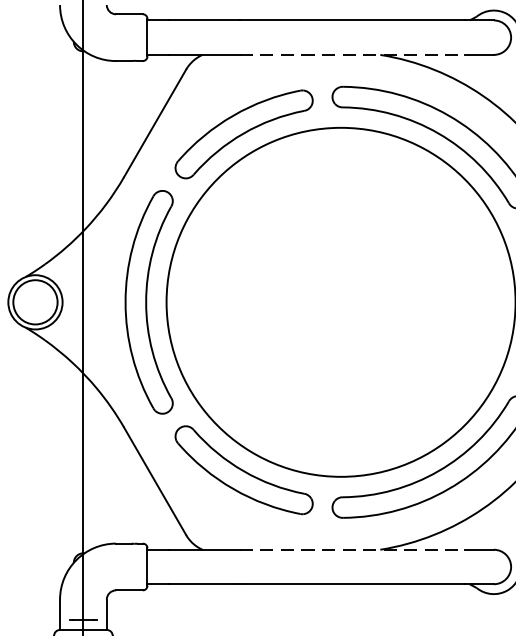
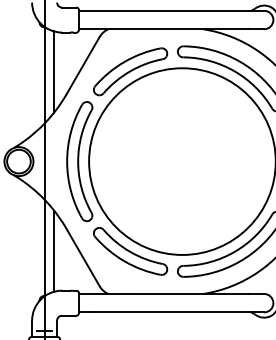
line: (352, 55) -> (188, 29), dashed -> solid
line: (101, 133) -> (54, 71), added
line: (101, 468) -> (54, 250), added
line: (352, 548) -> (188, 293), dashed -> solid

